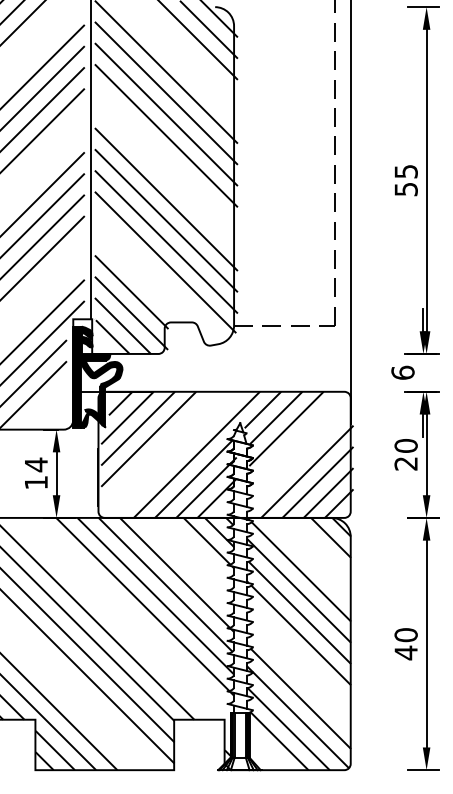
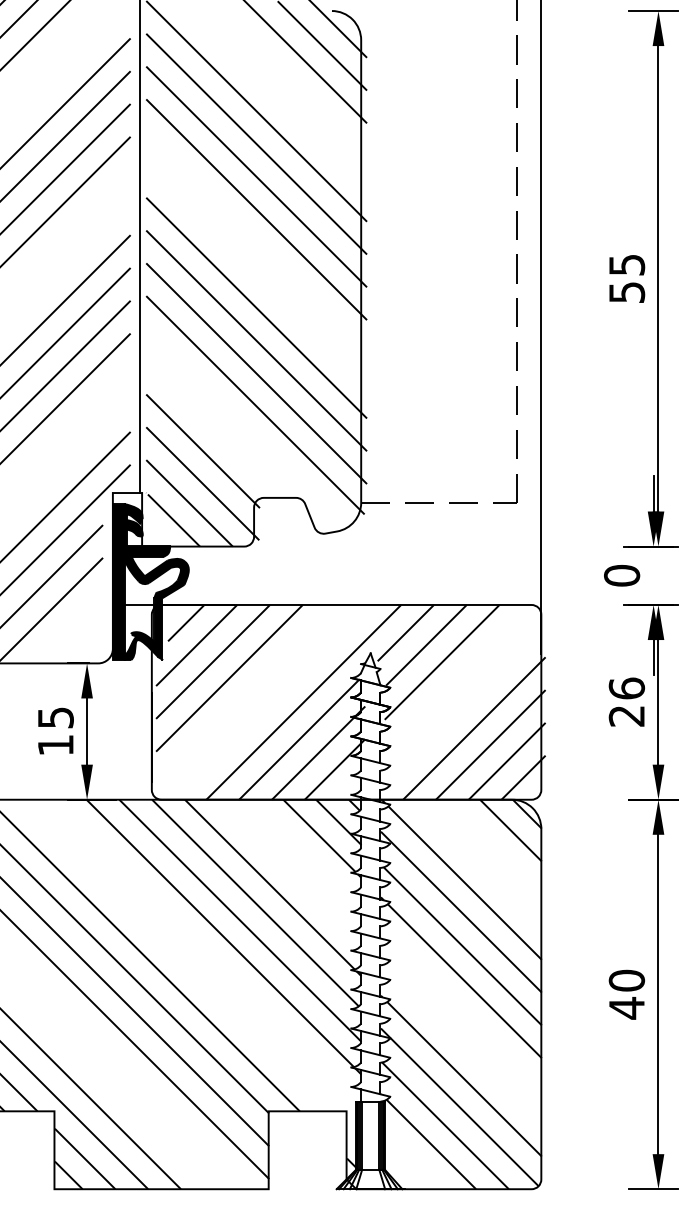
text: (402, 372) -> (621, 575), 6 -> 0
text: (405, 445) -> (625, 687), 20 -> 26
text: (36, 464) -> (56, 717), 14 -> 15

